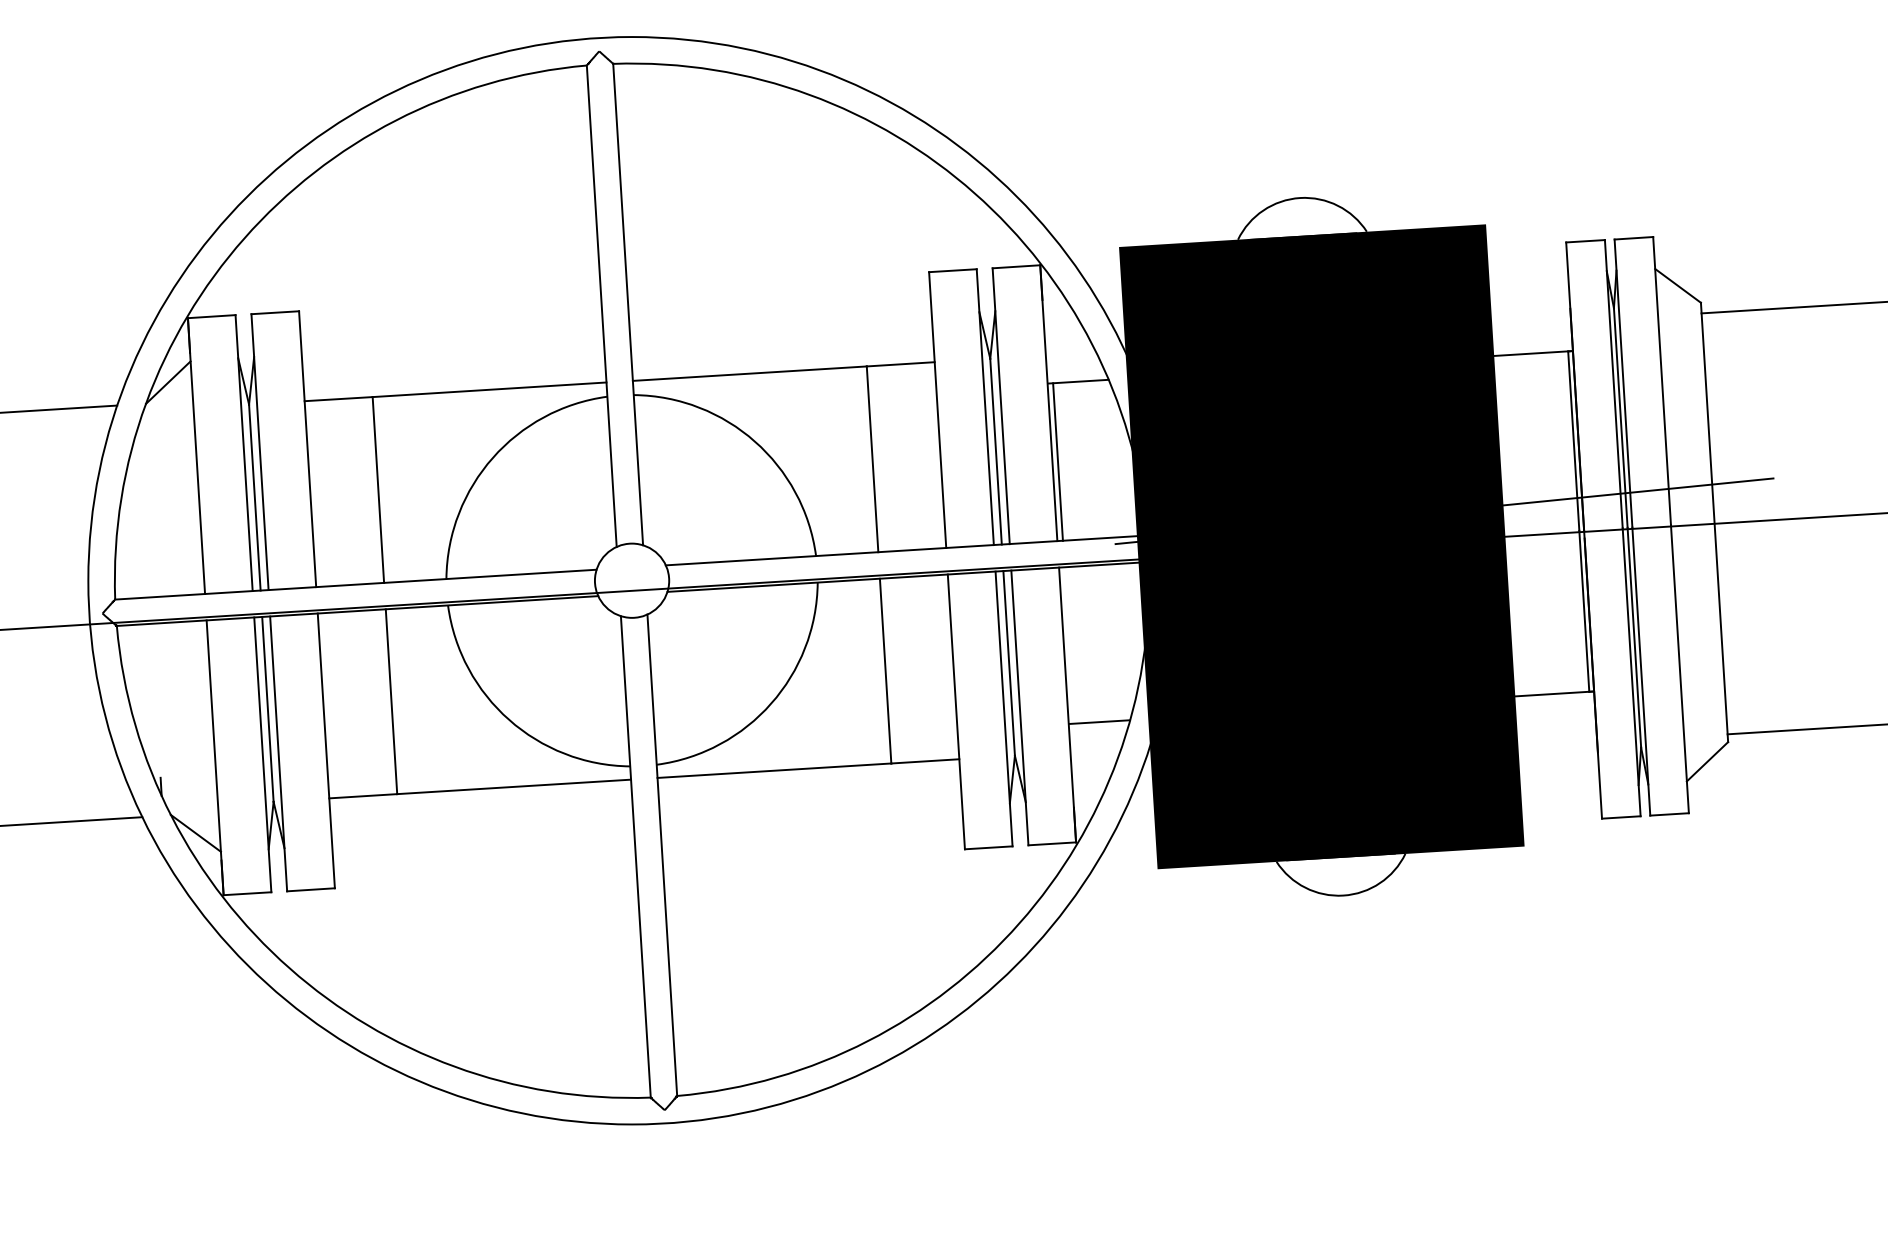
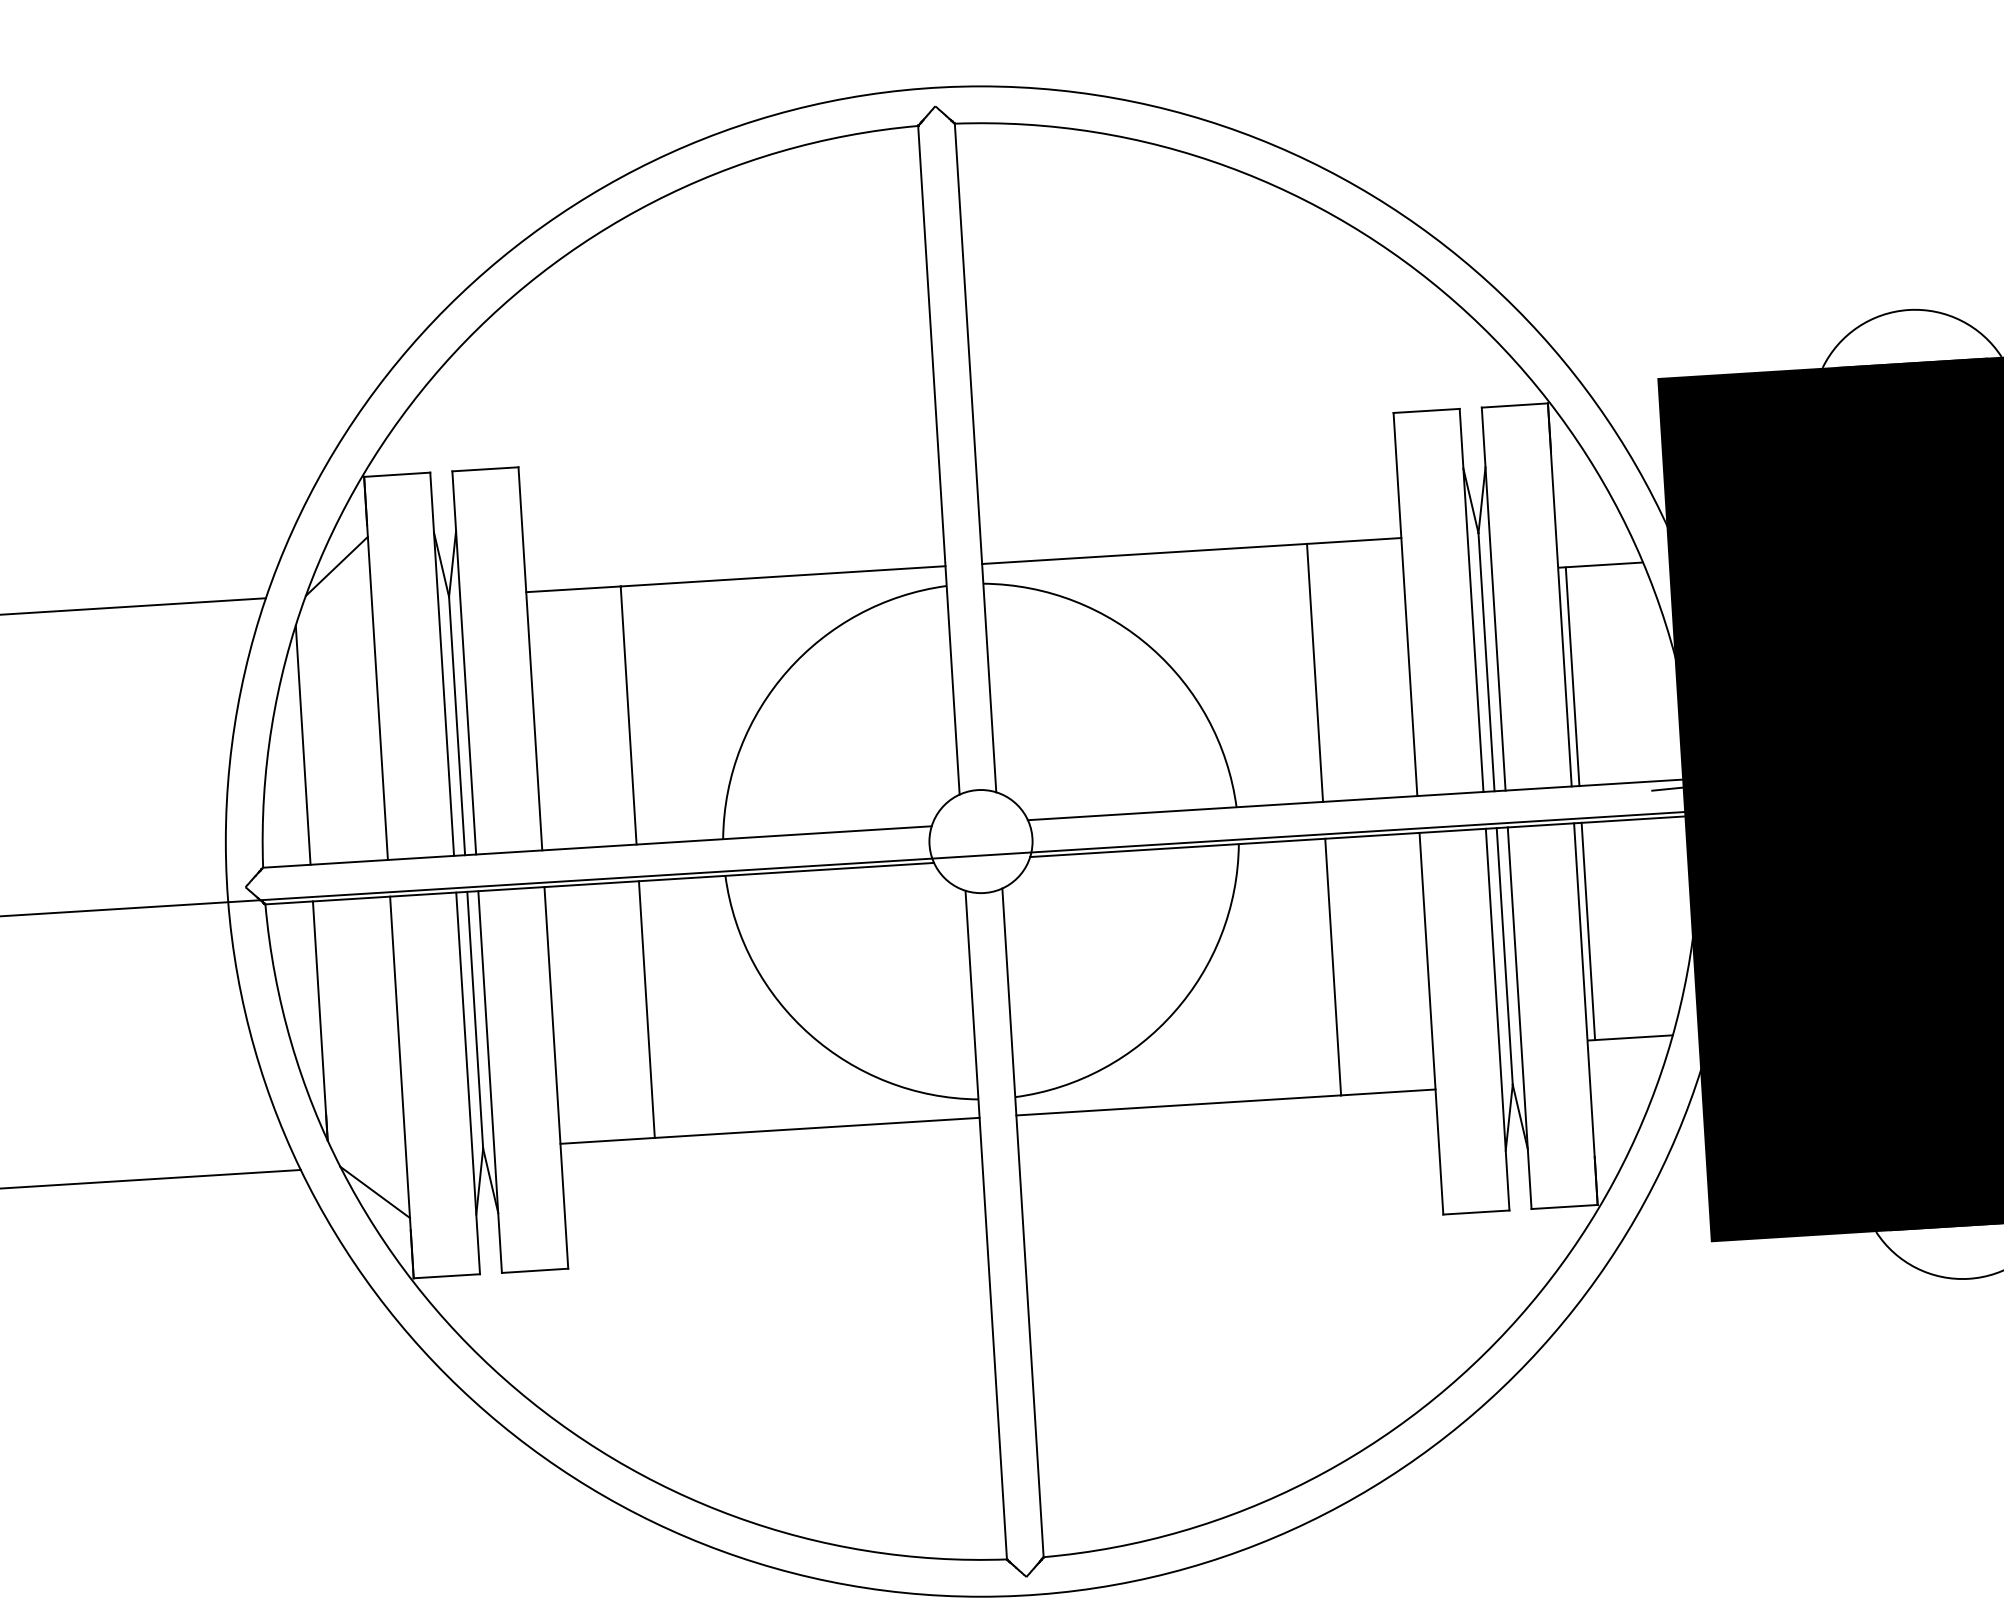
line: (143, 511) -> (302, 745), added
line: (1069, 645) -> (1588, 931), added
line: (156, 709) -> (320, 1020), added

